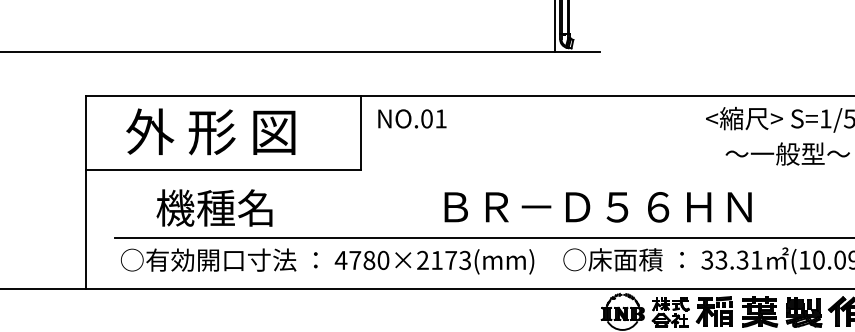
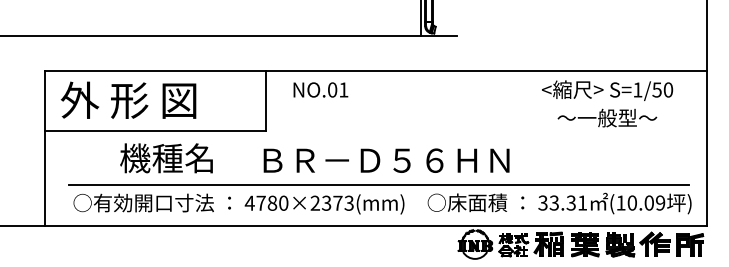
text: (411, 118) -> (320, 89), moved
text: (210, 130) -> (128, 99), moved
text: (598, 207) -> (386, 160), moved
text: (214, 208) -> (166, 158), moved
text: (436, 259) -> (326, 202), 4780×2173(mm) -> 4780×2373(mm)

